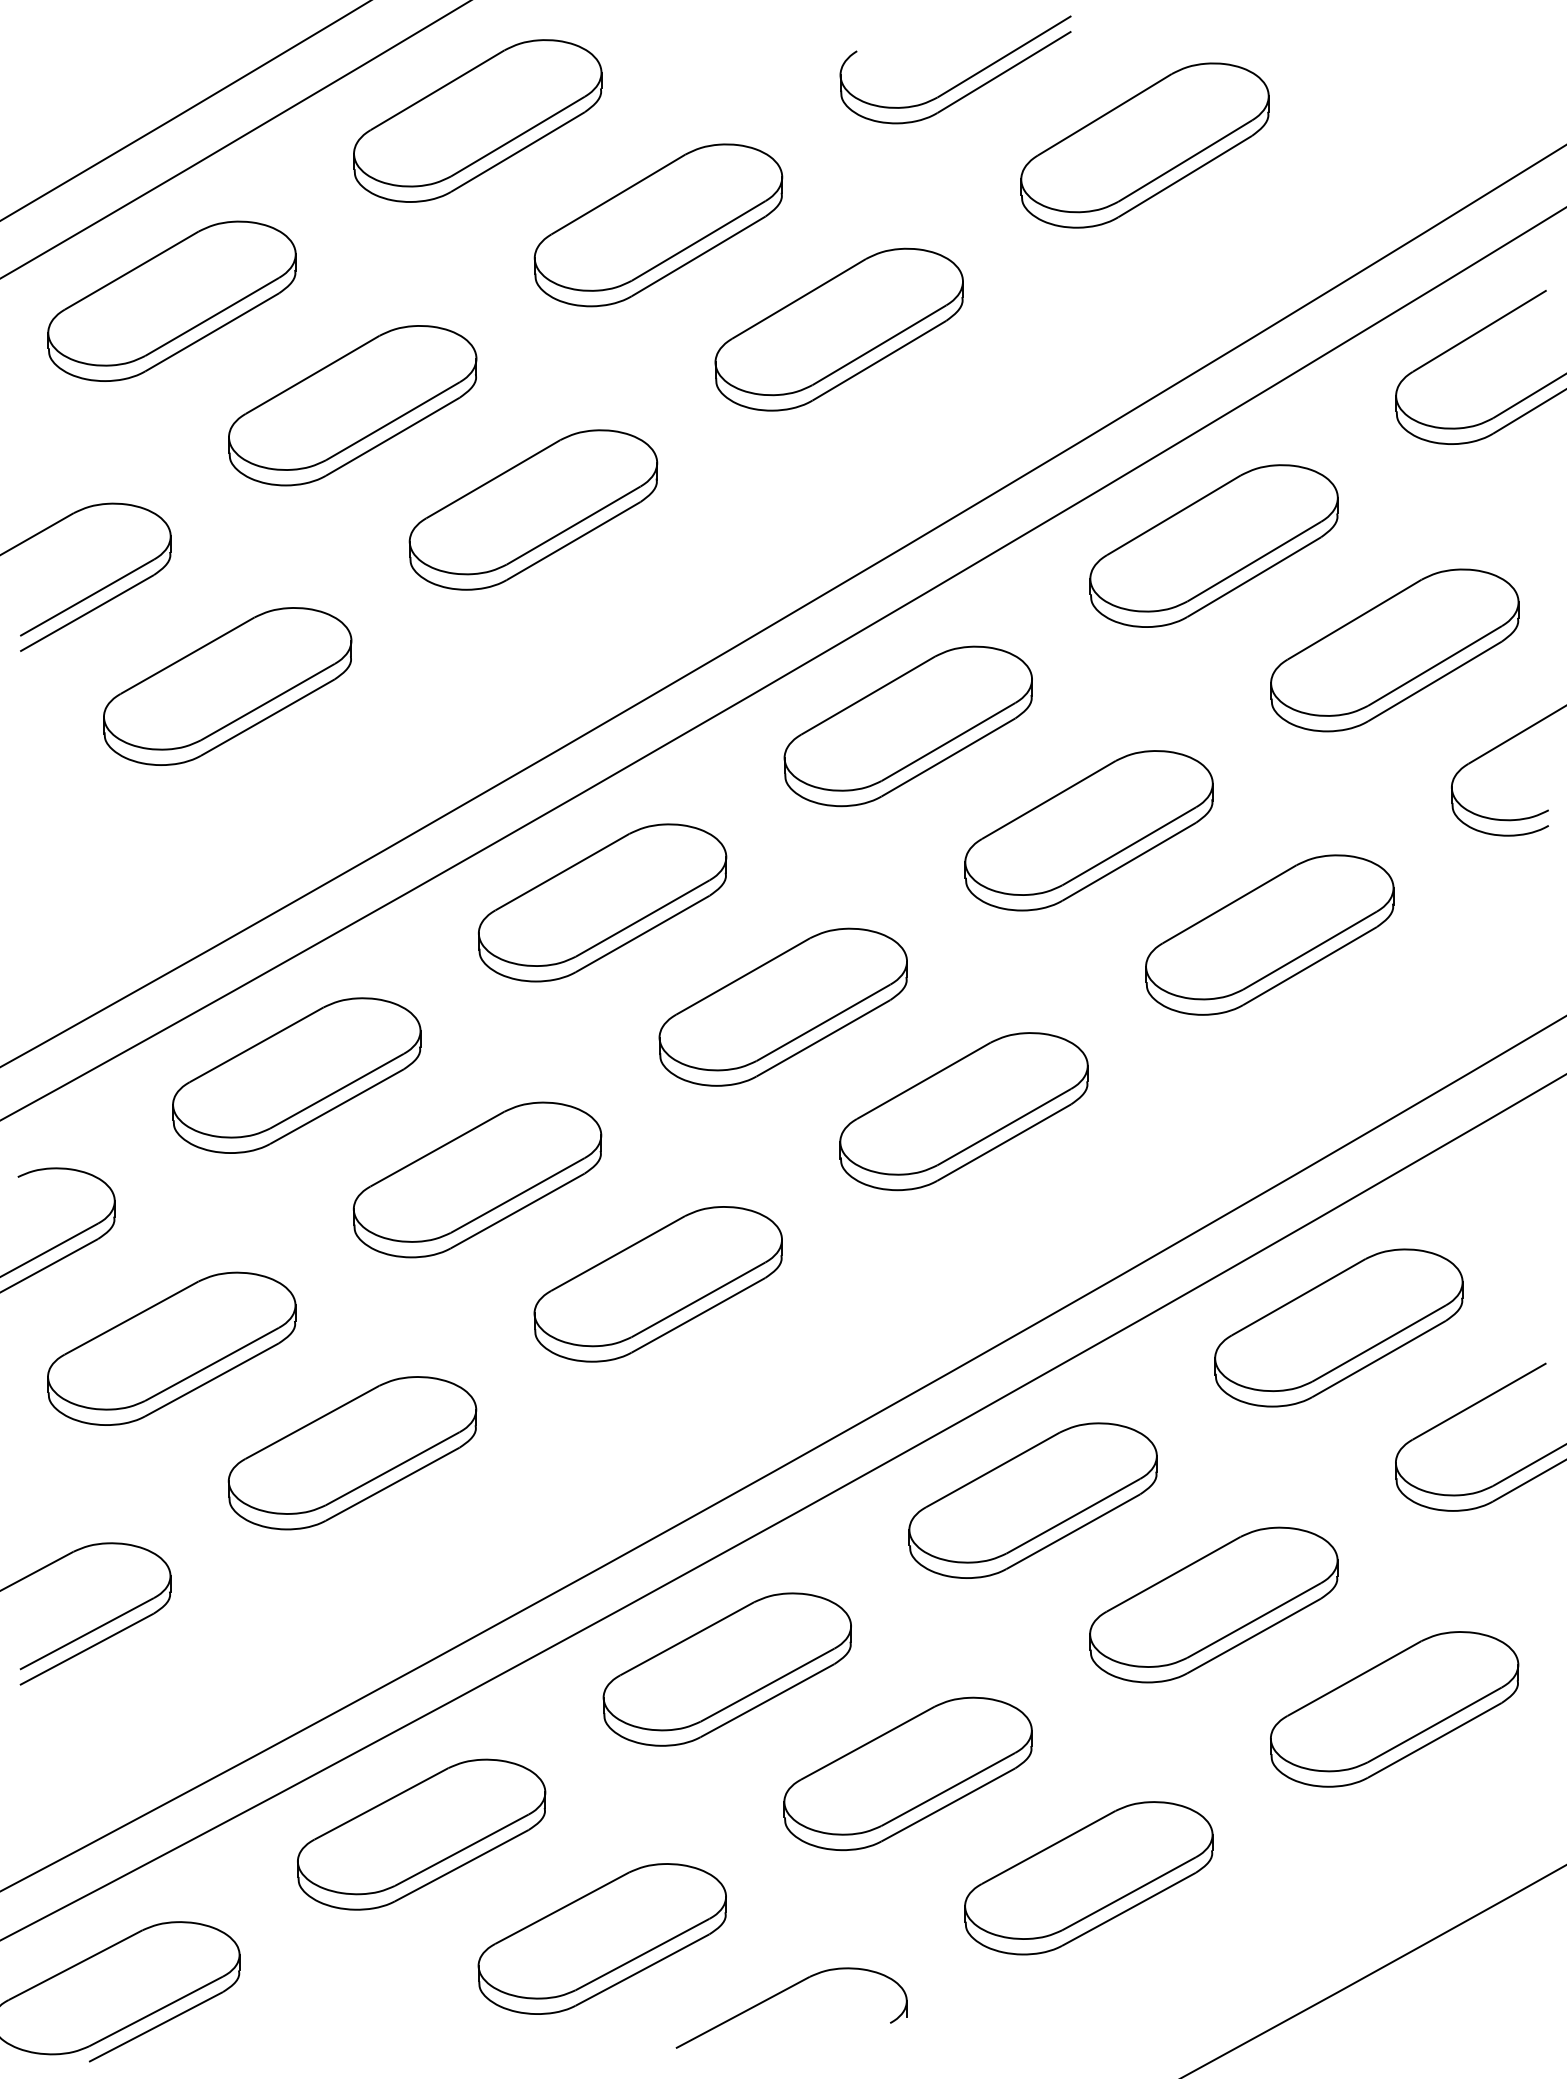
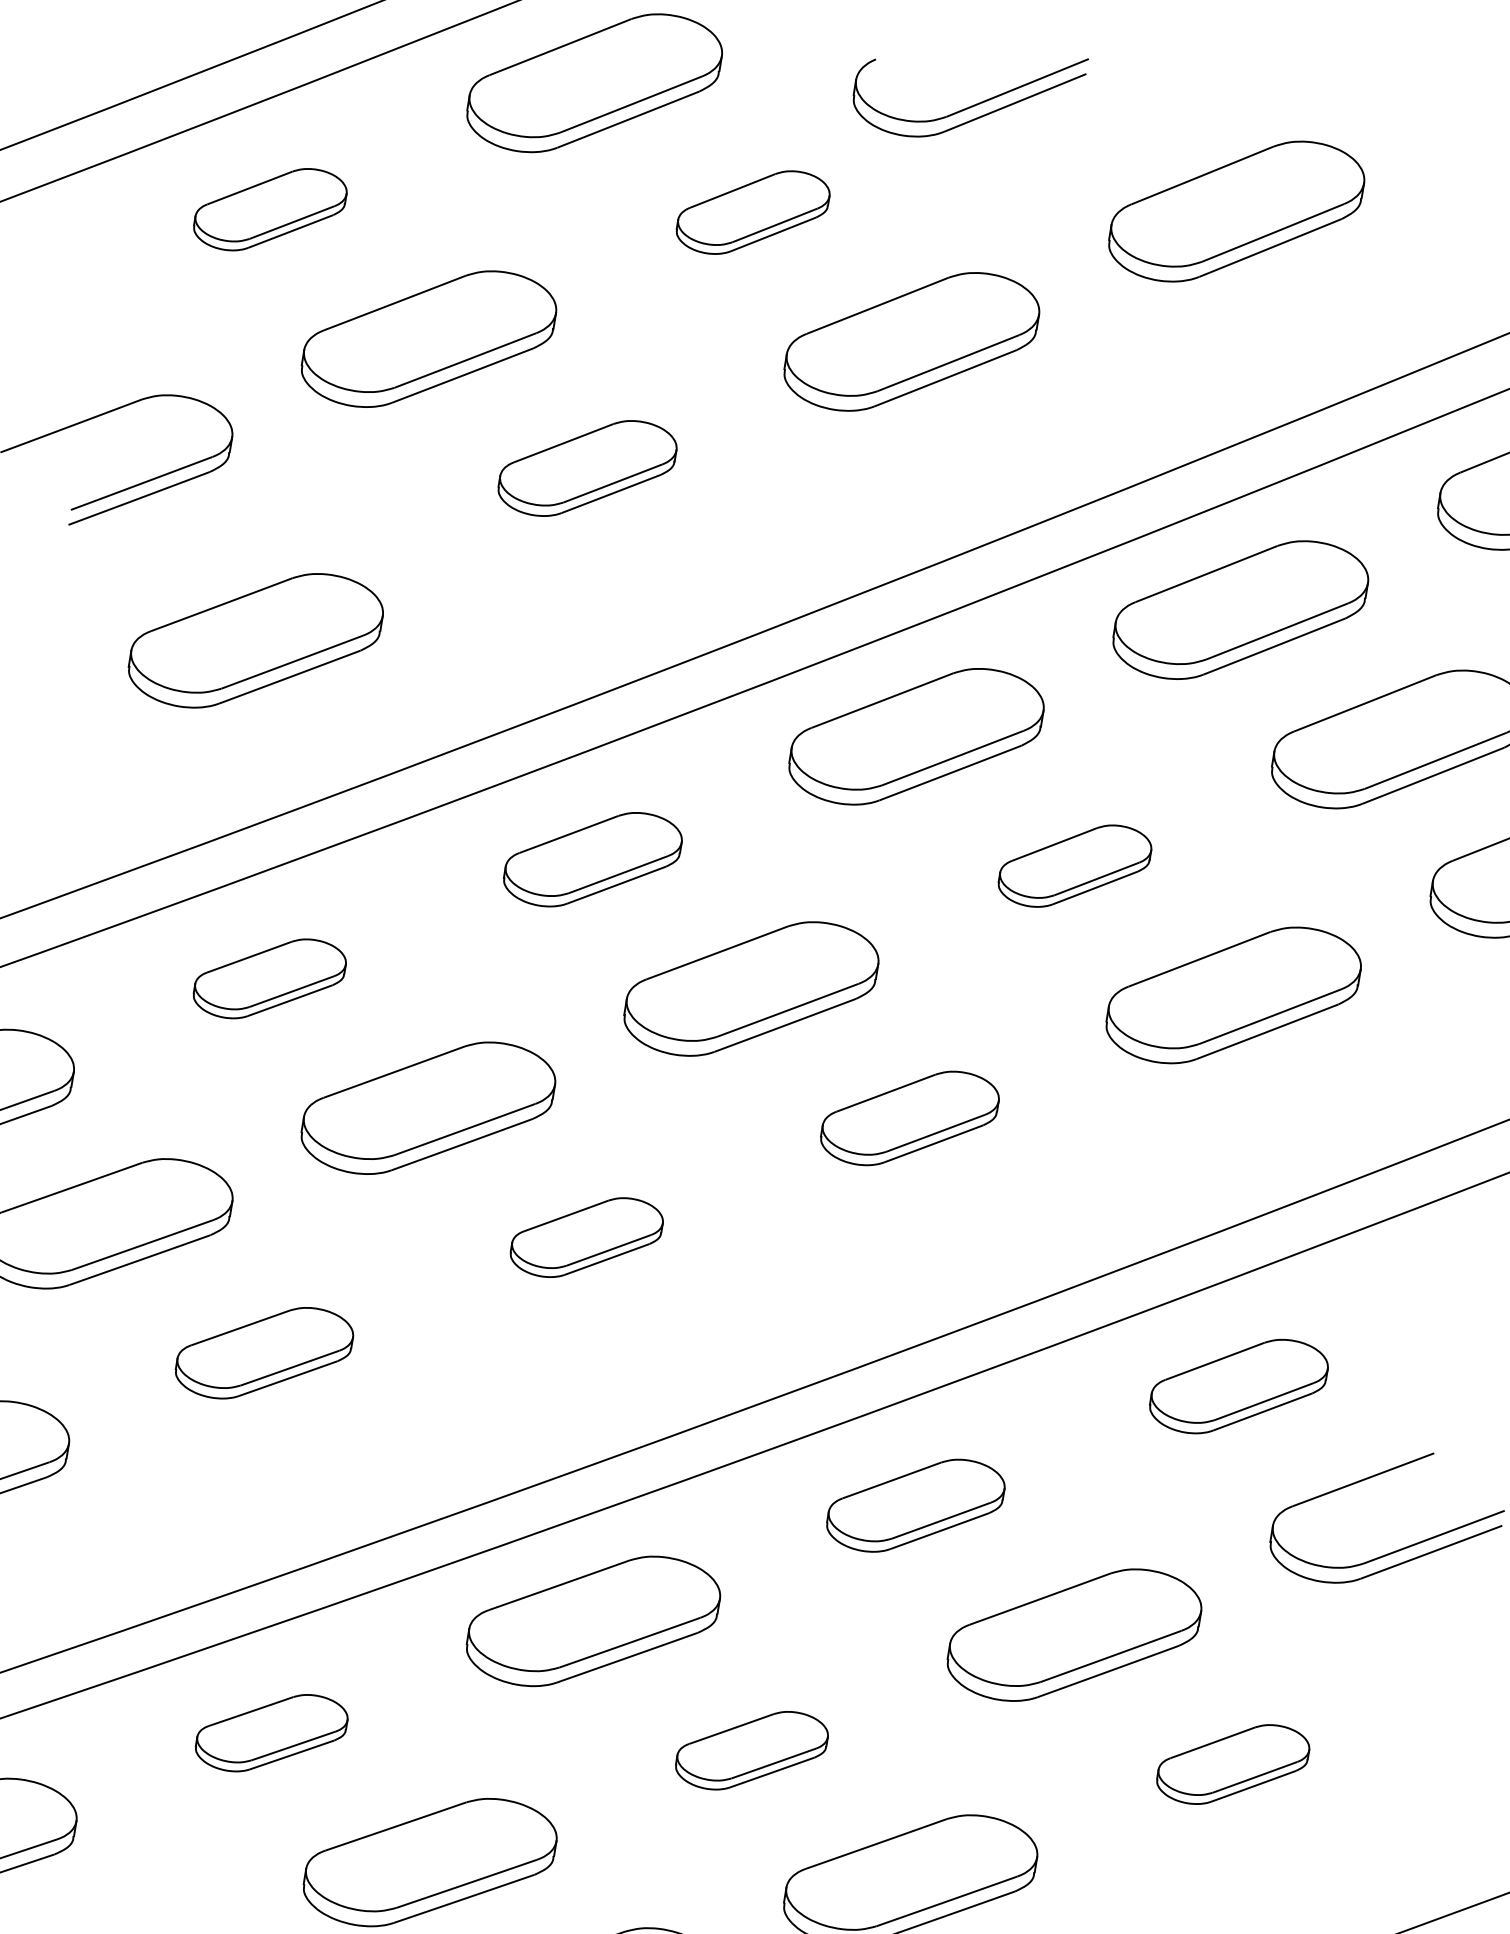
part: (961, 81) -> (972, 105), moved
part: (658, 225) -> (753, 212), size x0.6
part: (171, 300) -> (269, 208), size x0.6
part: (533, 509) -> (587, 467), size x0.7
part: (227, 686) -> (255, 640), moved
part: (1088, 830) -> (1074, 865), size x0.6
part: (602, 902) -> (592, 859), size x0.7
part: (296, 1075) -> (269, 978), size x0.6
part: (963, 1111) -> (909, 1118), size x0.7
part: (657, 1284) -> (586, 1237), size x0.6
part: (1338, 1327) -> (1238, 1386), size x0.7
part: (352, 1453) -> (264, 1353), size x0.7
part: (1032, 1500) -> (915, 1505), size x0.7
part: (1394, 1709) -> (1232, 1764), size x0.6
part: (907, 1773) -> (751, 1750), size x0.6
part: (421, 1834) -> (271, 1733), size x0.6

